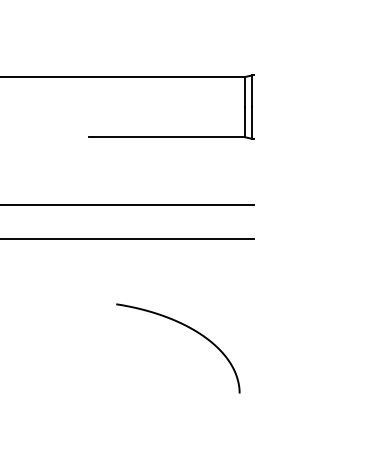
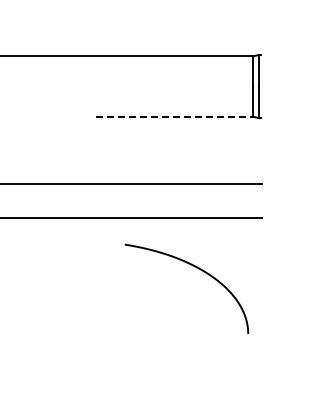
line: (167, 137) -> (175, 116), solid -> dashed
curve: (190, 329) -> (199, 269), moved

